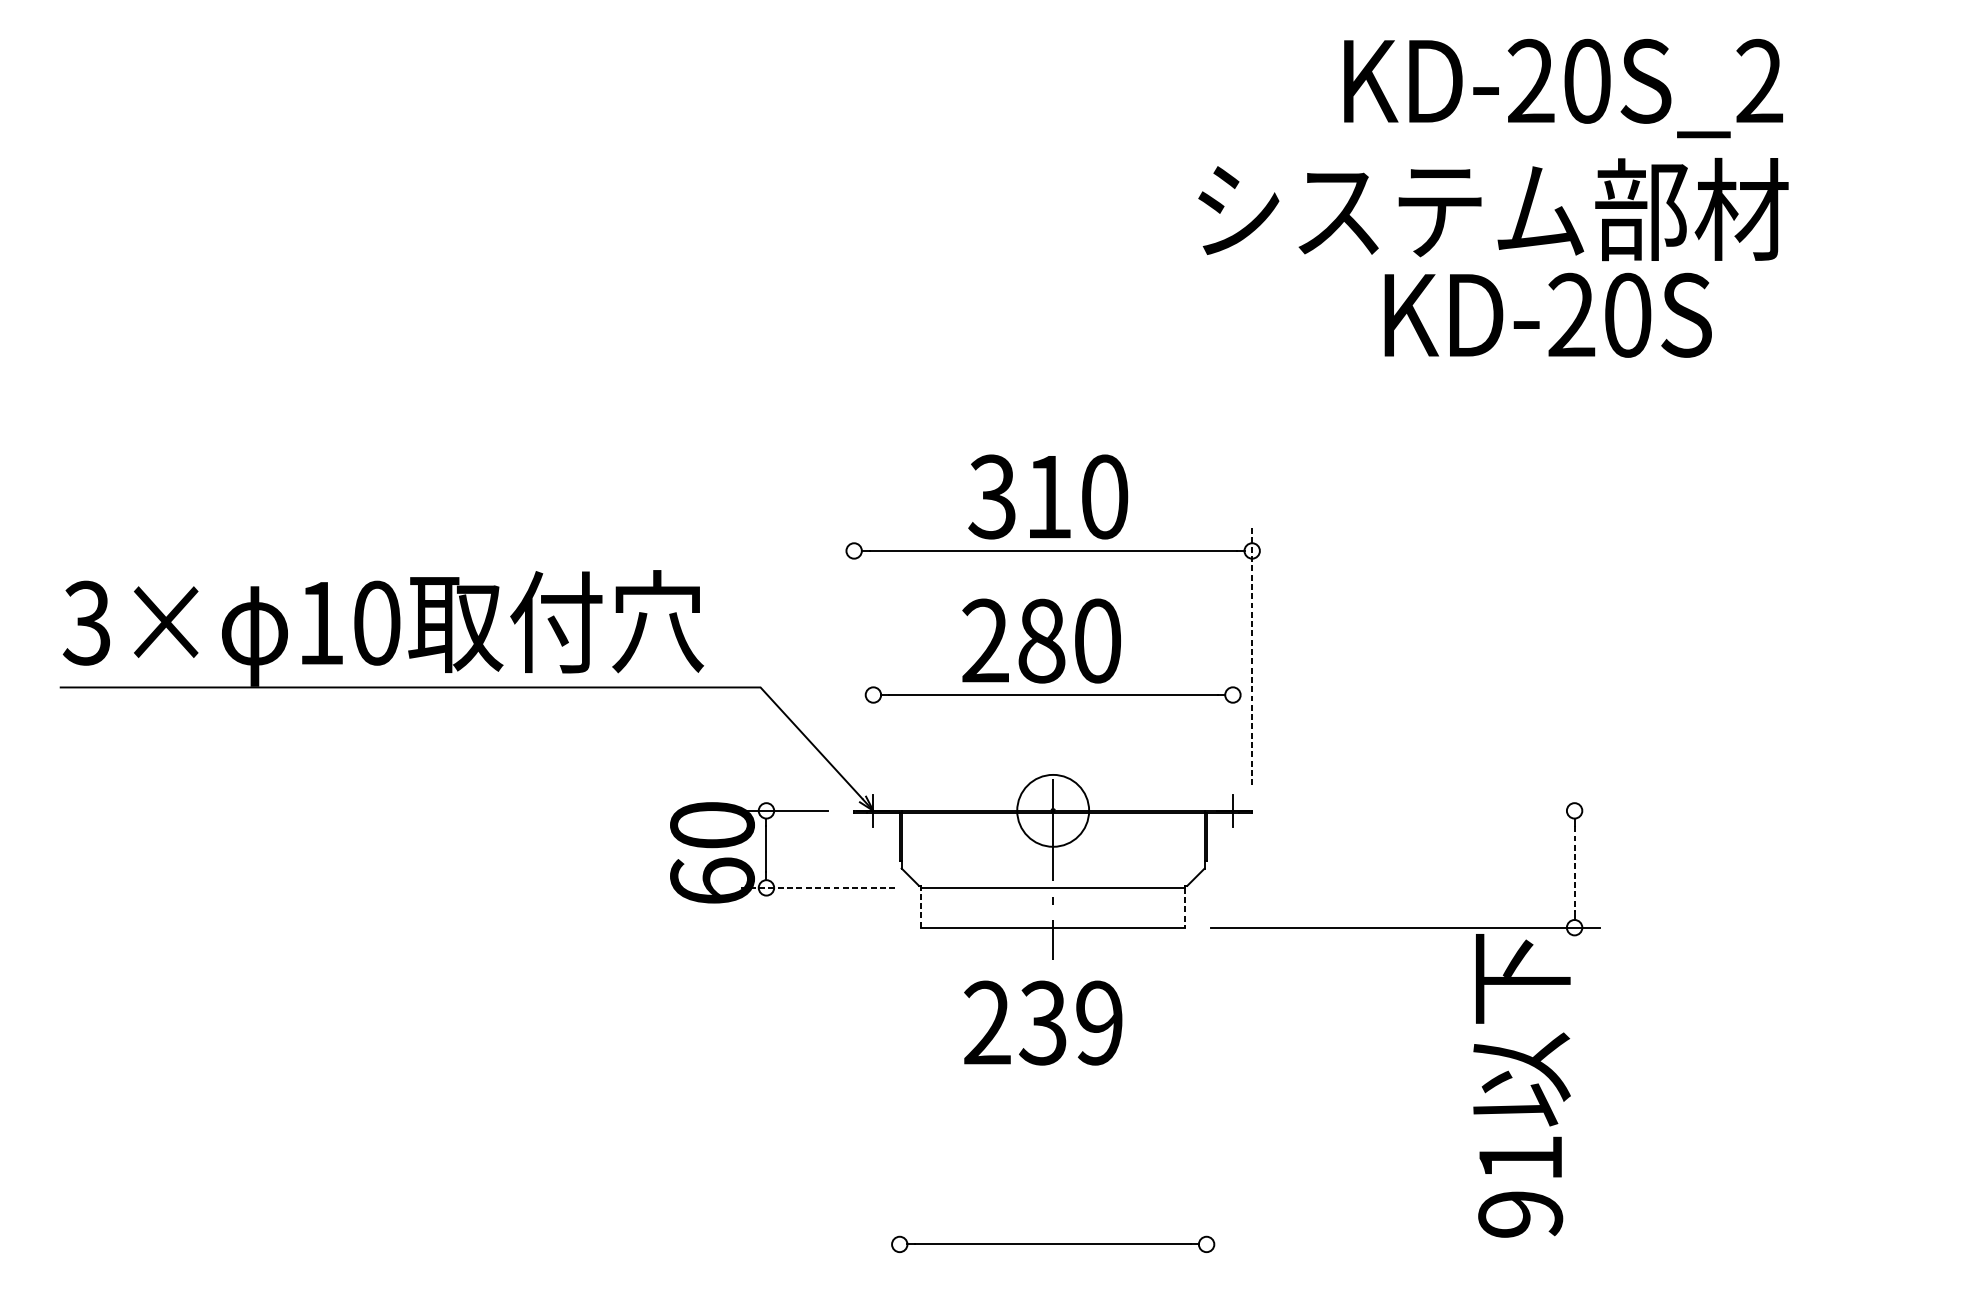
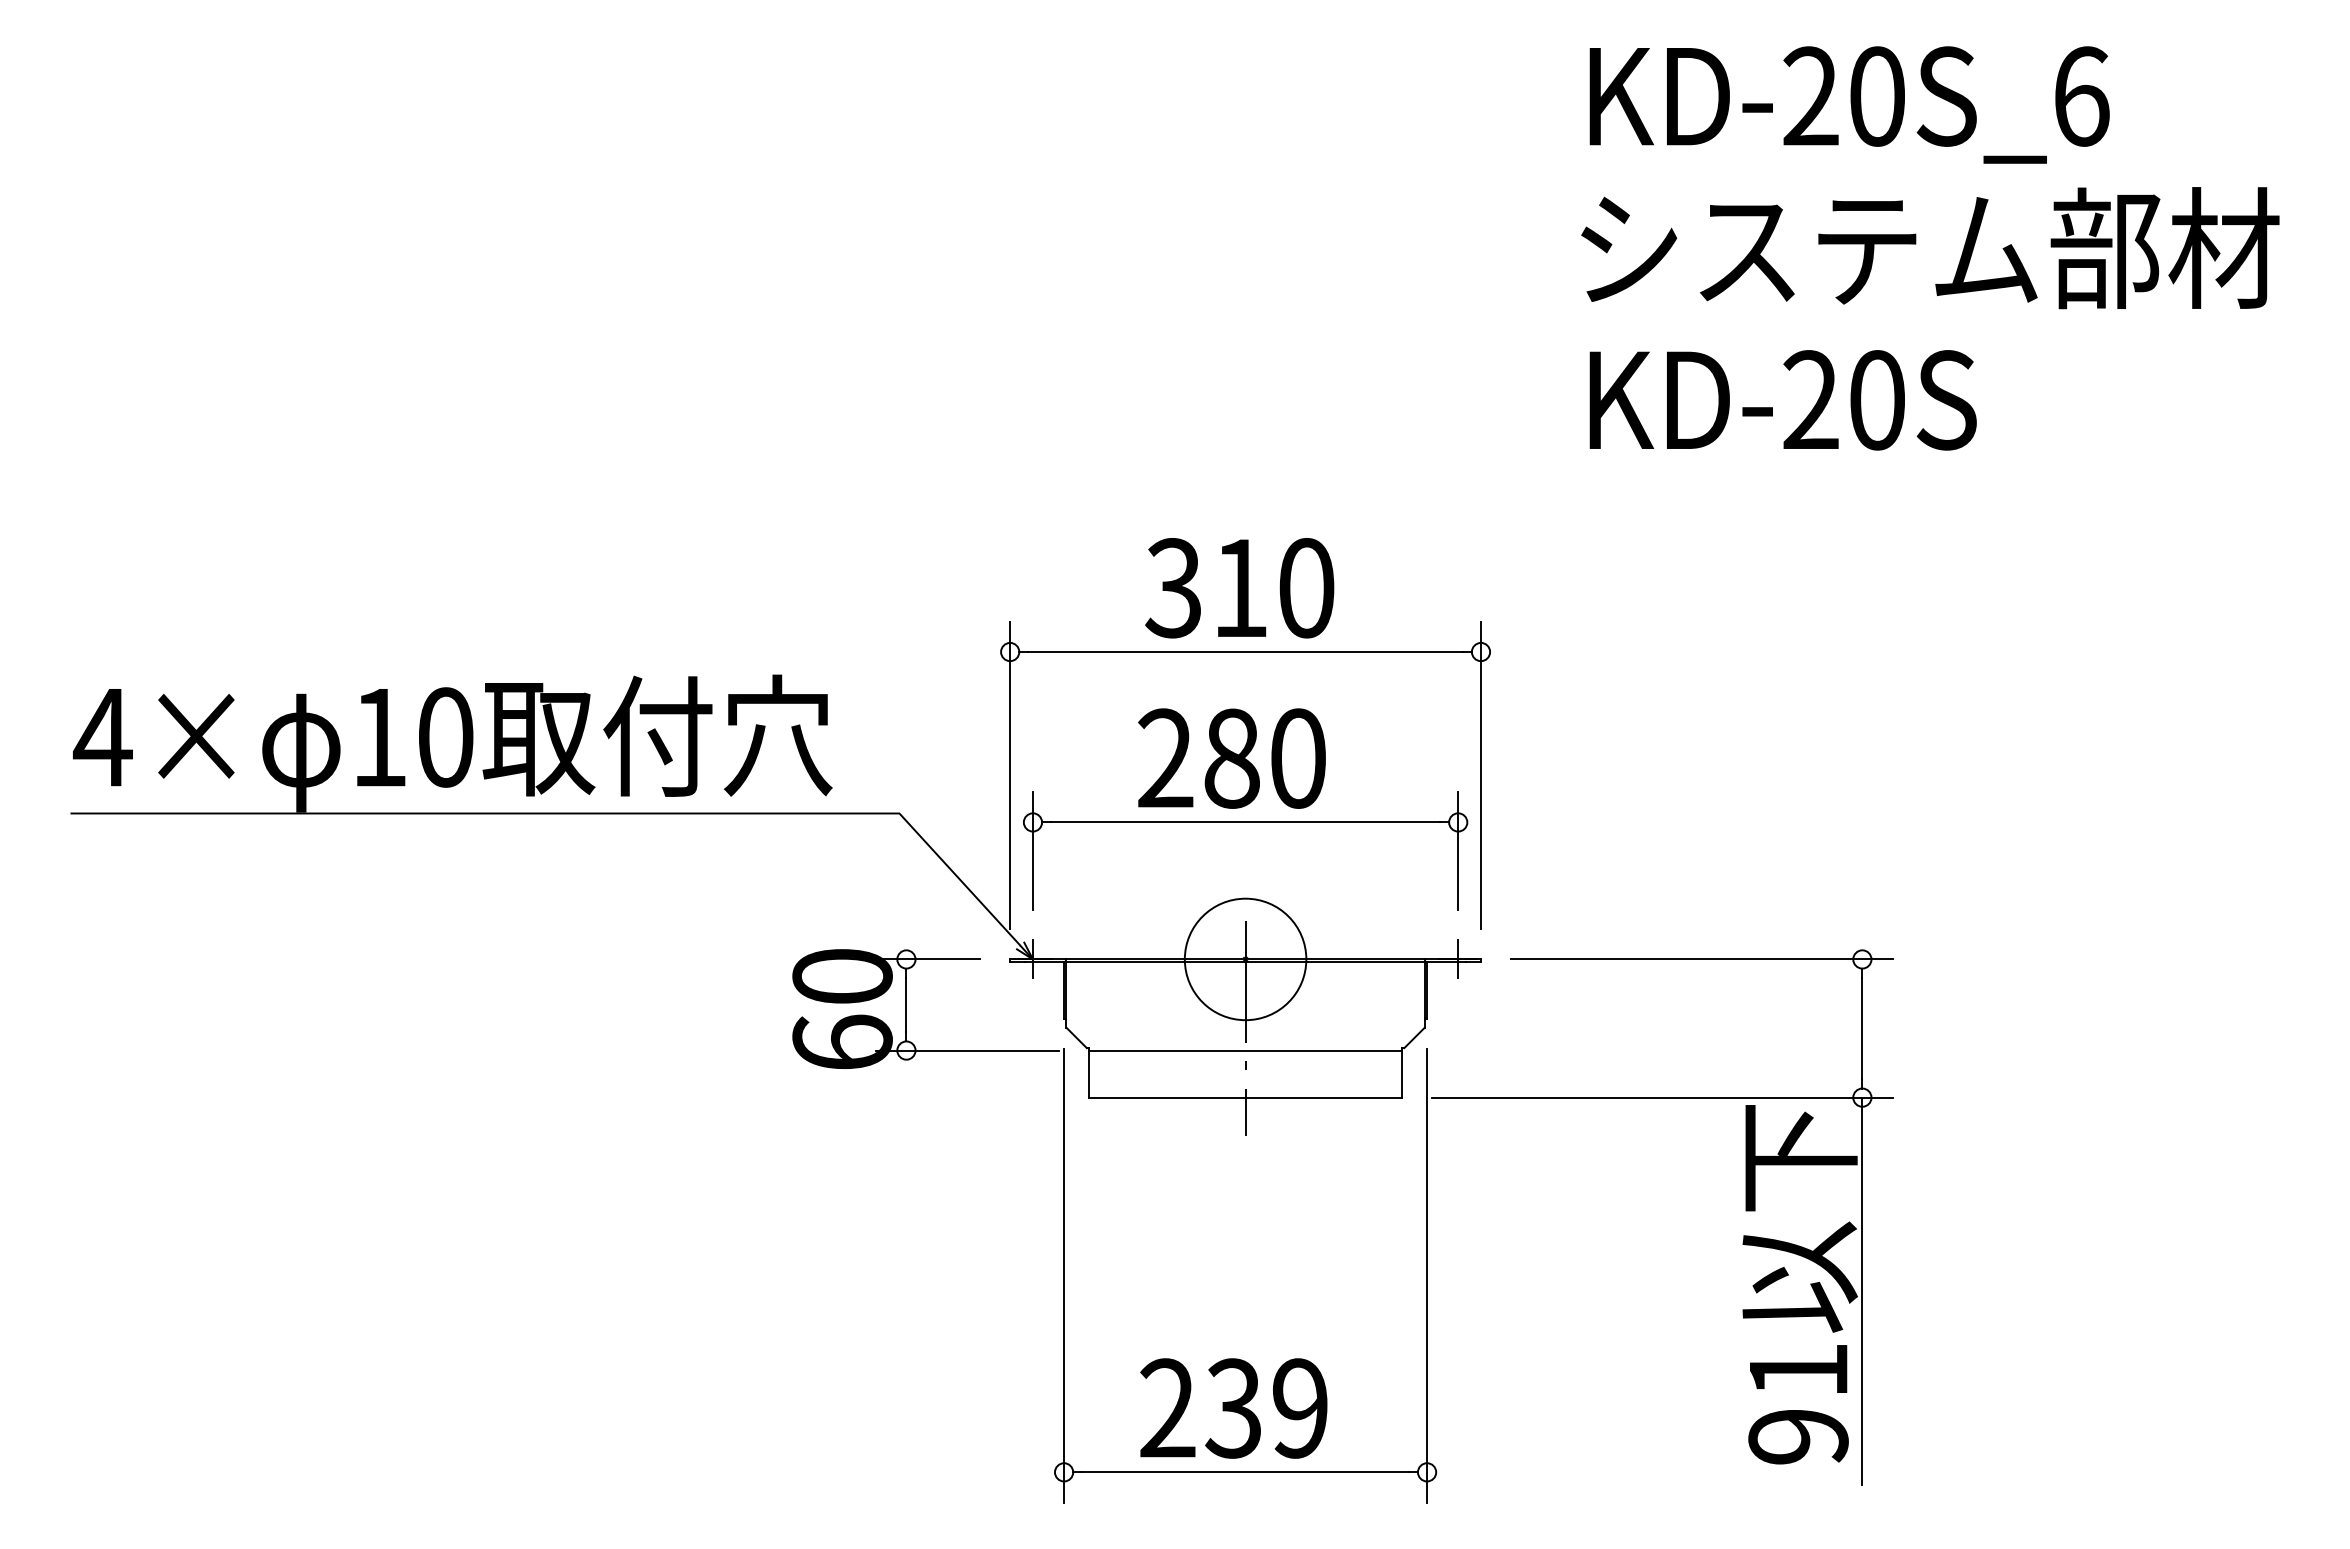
text: (1759, 81) -> (2081, 96), KD-20S_2 -> KD-20S_6
text: (1493, 209) -> (1930, 248), moved
text: (1547, 315) -> (1782, 400), moved
text: (86, 623) -> (102, 737), 3× -> 4×
line: (854, 655) -> (1010, 775), added
line: (1252, 655) -> (1481, 775), dashed -> solid
line: (873, 719) -> (1032, 851), added
line: (1233, 719) -> (1458, 851), added
circle: (1053, 810) -> (1245, 959), size x1.43
line: (1438, 810) -> (1701, 959), added
line: (1574, 869) -> (1862, 1028), dashed -> solid
line: (817, 887) -> (966, 1050), dashed -> solid
line: (921, 908) -> (1089, 1074), dashed -> solid
line: (1185, 908) -> (1402, 1074), dashed -> solid
text: (1042, 1023) -> (1233, 1408), moved
line: (900, 1078) -> (1064, 1275), added
line: (1206, 1078) -> (1427, 1275), added
line: (1574, 1090) -> (1862, 1290), added

